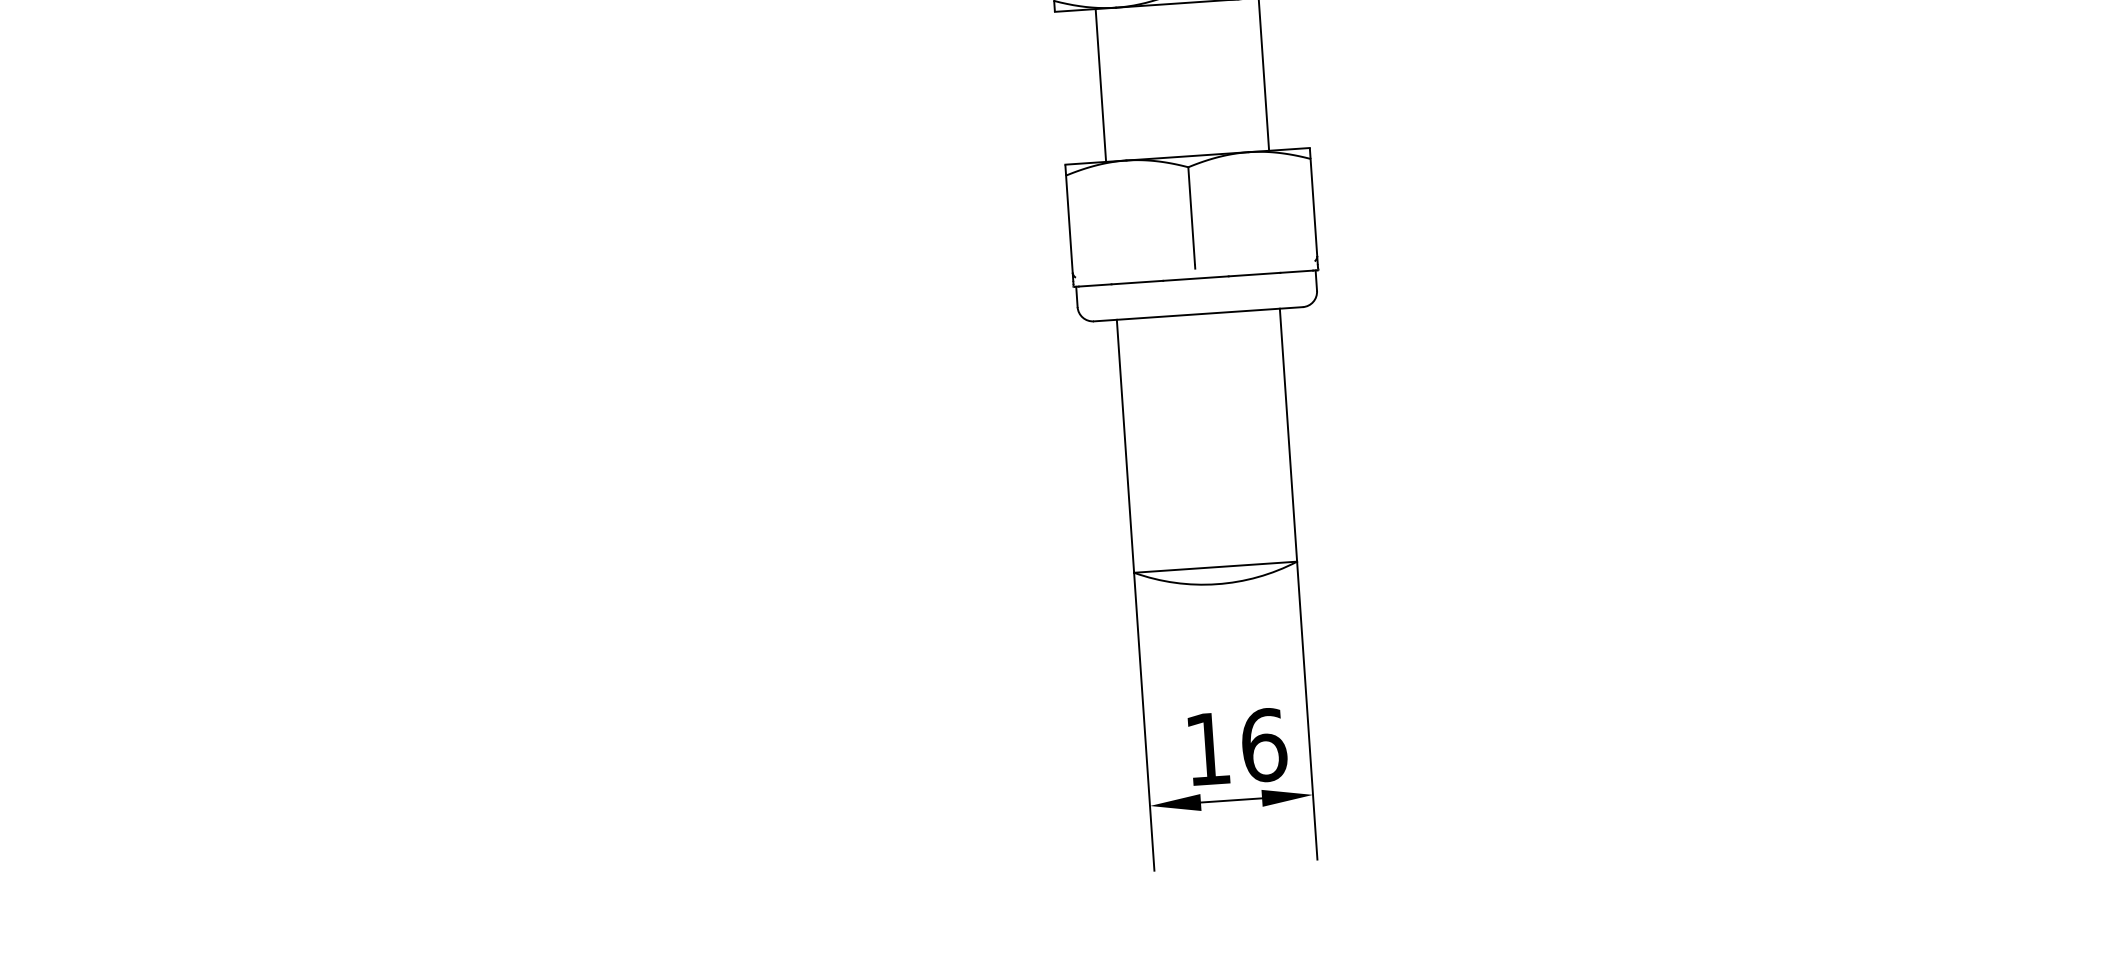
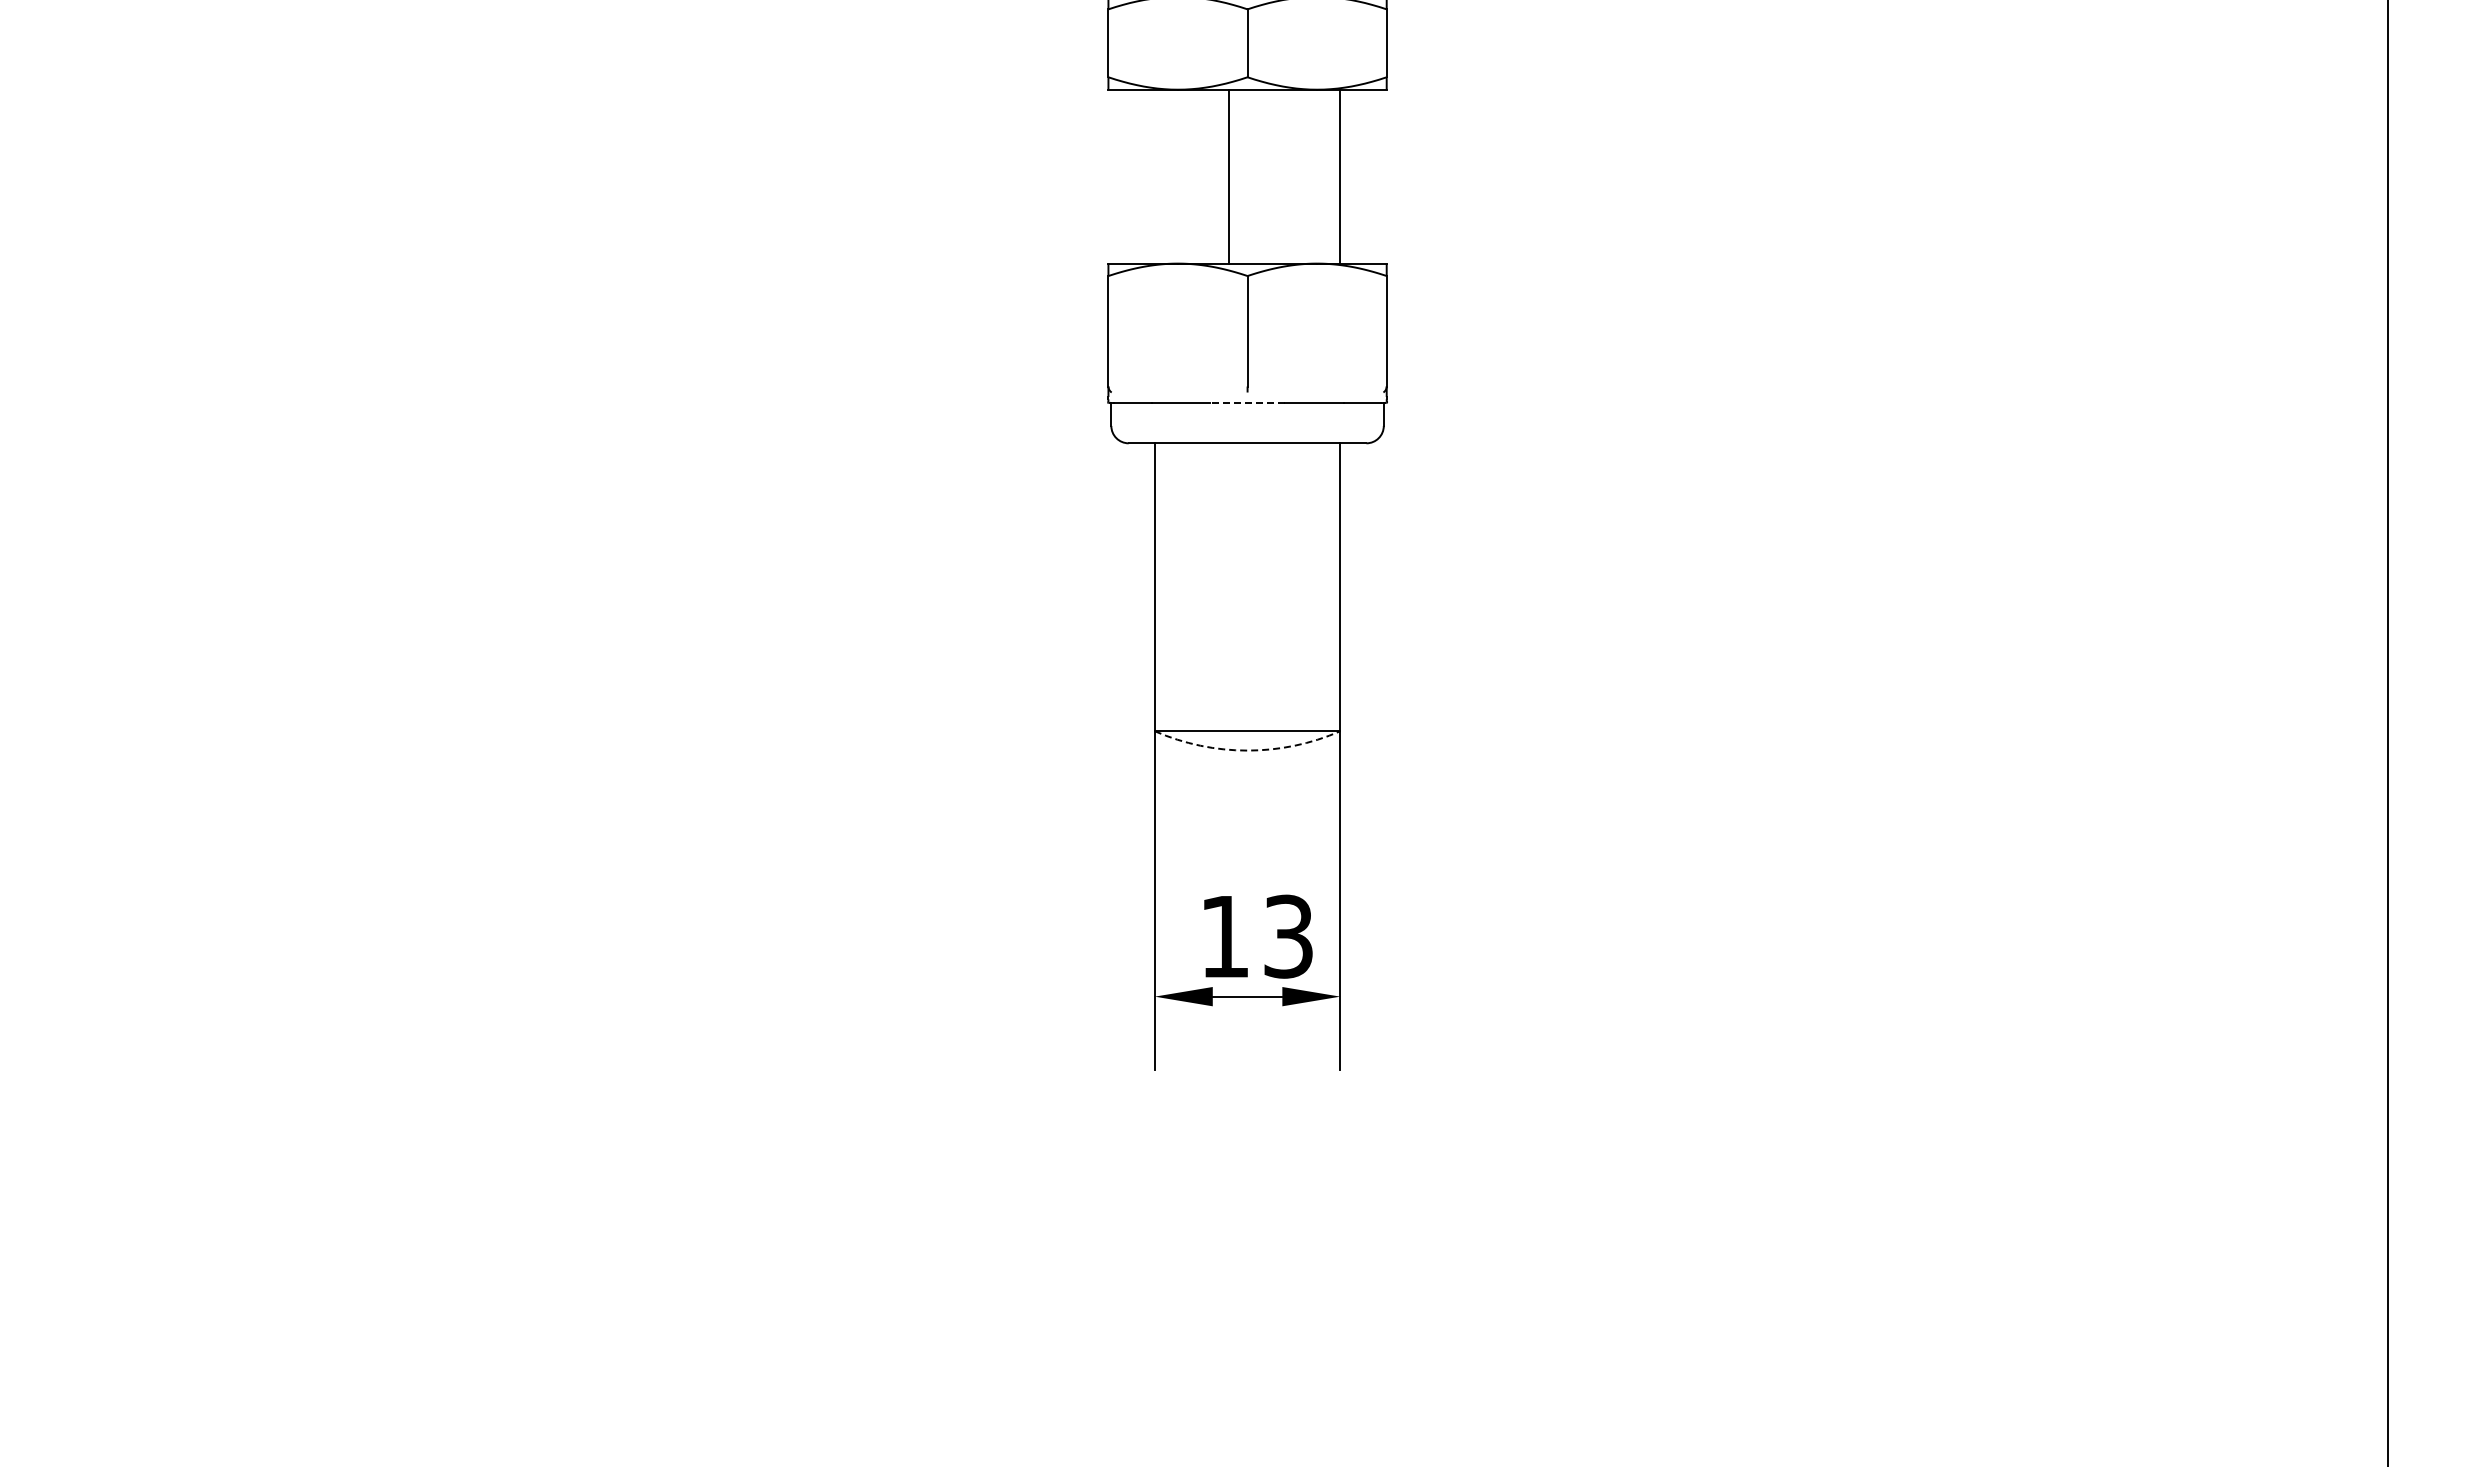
line: (1100, 85) -> (1228, 176), moved
line: (1195, 278) -> (1247, 402), solid -> dashed
arc: (1216, 584) -> (1247, 750), solid -> dashed
text: (1264, 745) -> (1289, 936), 16 -> 13

